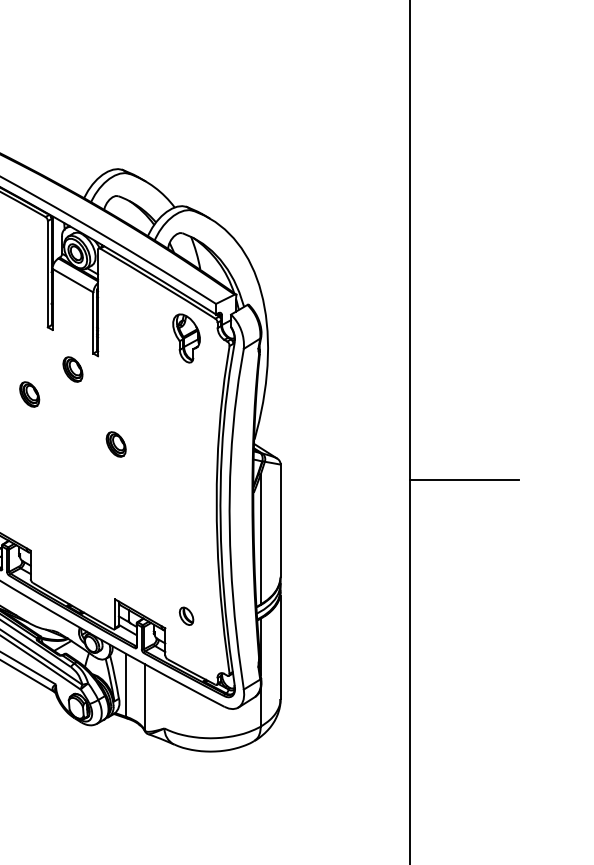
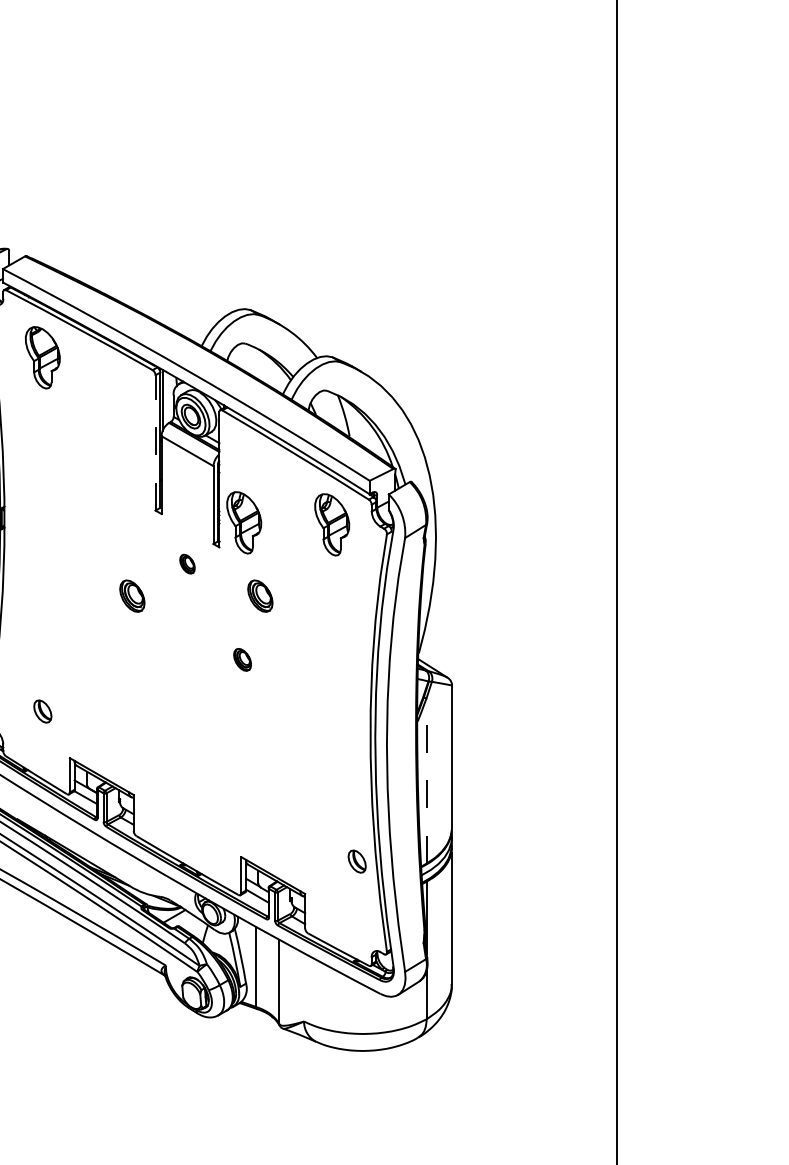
line: (47, 273) -> (155, 442), solid -> dashed
part: (117, 336) -> (244, 522), added
part: (72, 368) -> (187, 563), size x0.6
part: (130, 393) -> (260, 595), added
part: (116, 444) -> (242, 659), size x0.7
line: (463, 480) -> (685, 705), removed
line: (260, 539) -> (426, 780), solid -> dashed
part: (186, 616) -> (356, 861), moved

